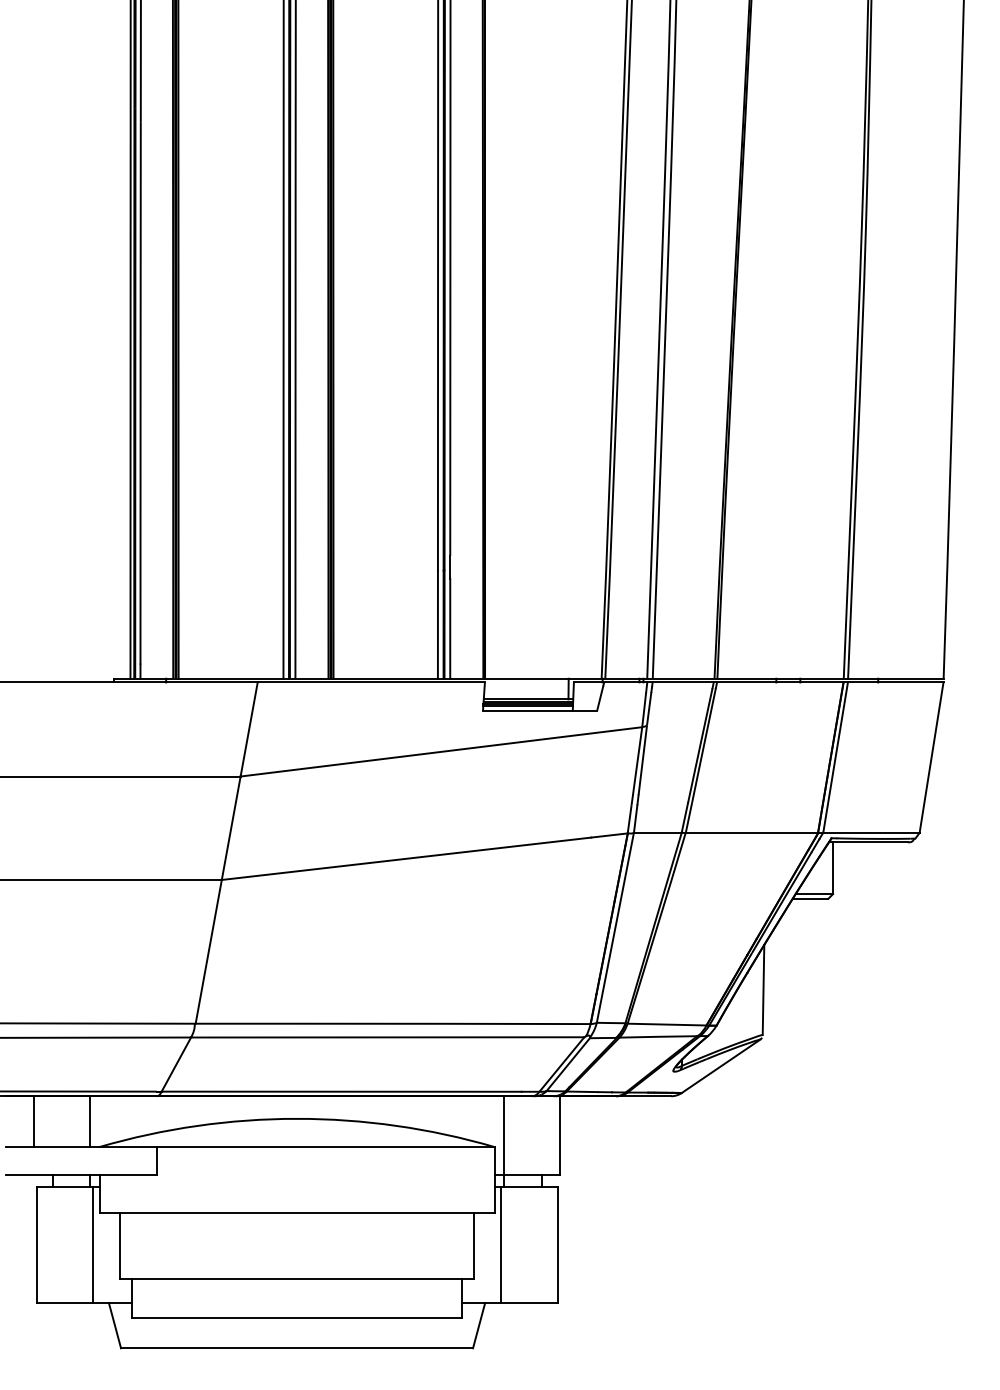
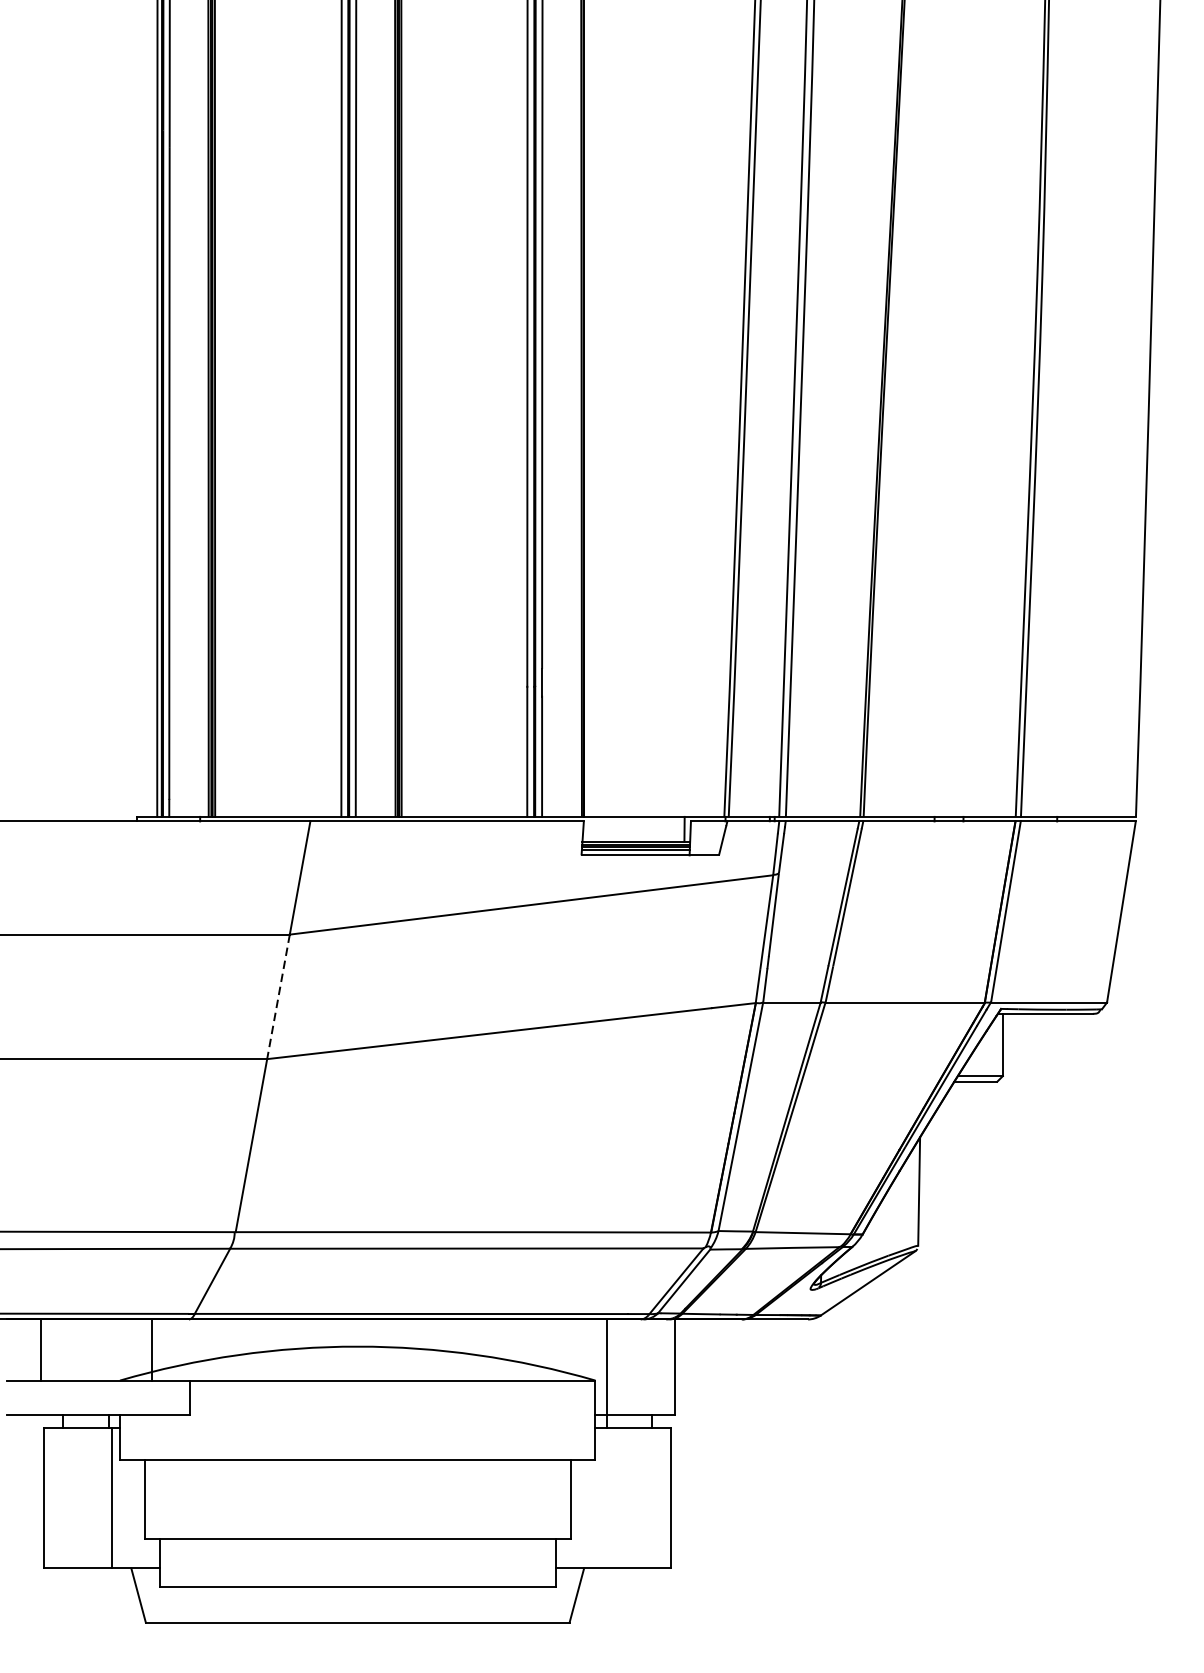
line: (231, 828) -> (278, 997), solid -> dashed
line: (90, 1121) -> (152, 1349), moved
line: (501, 1244) -> (603, 1497), removed

